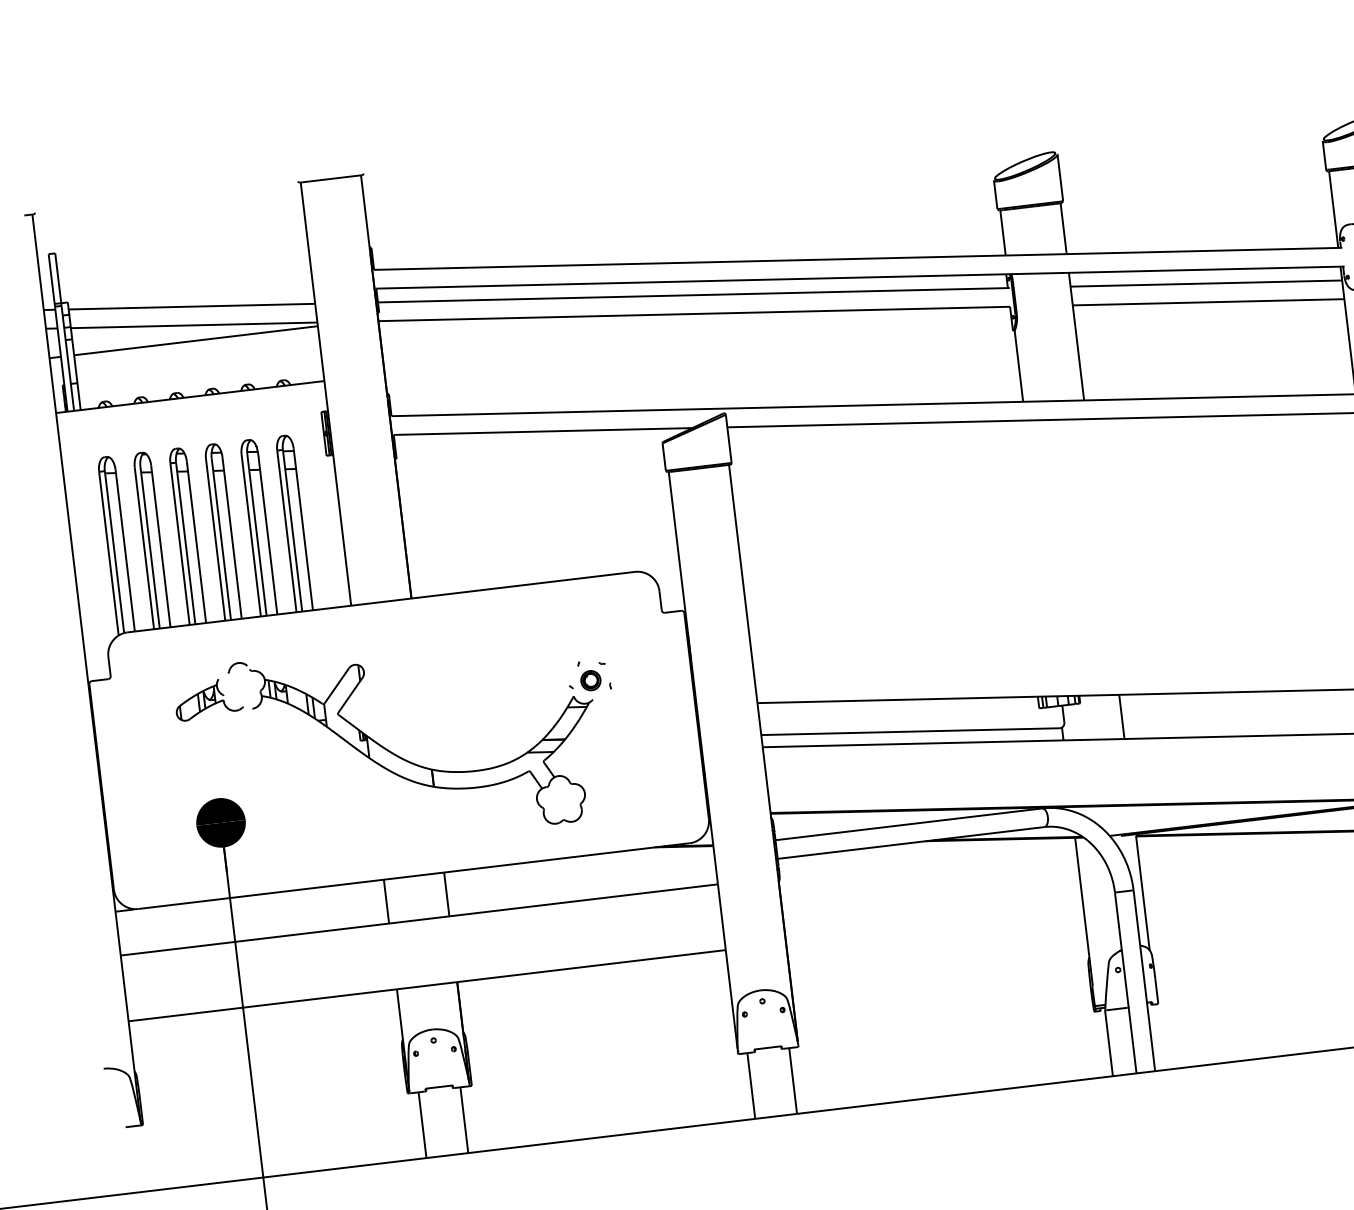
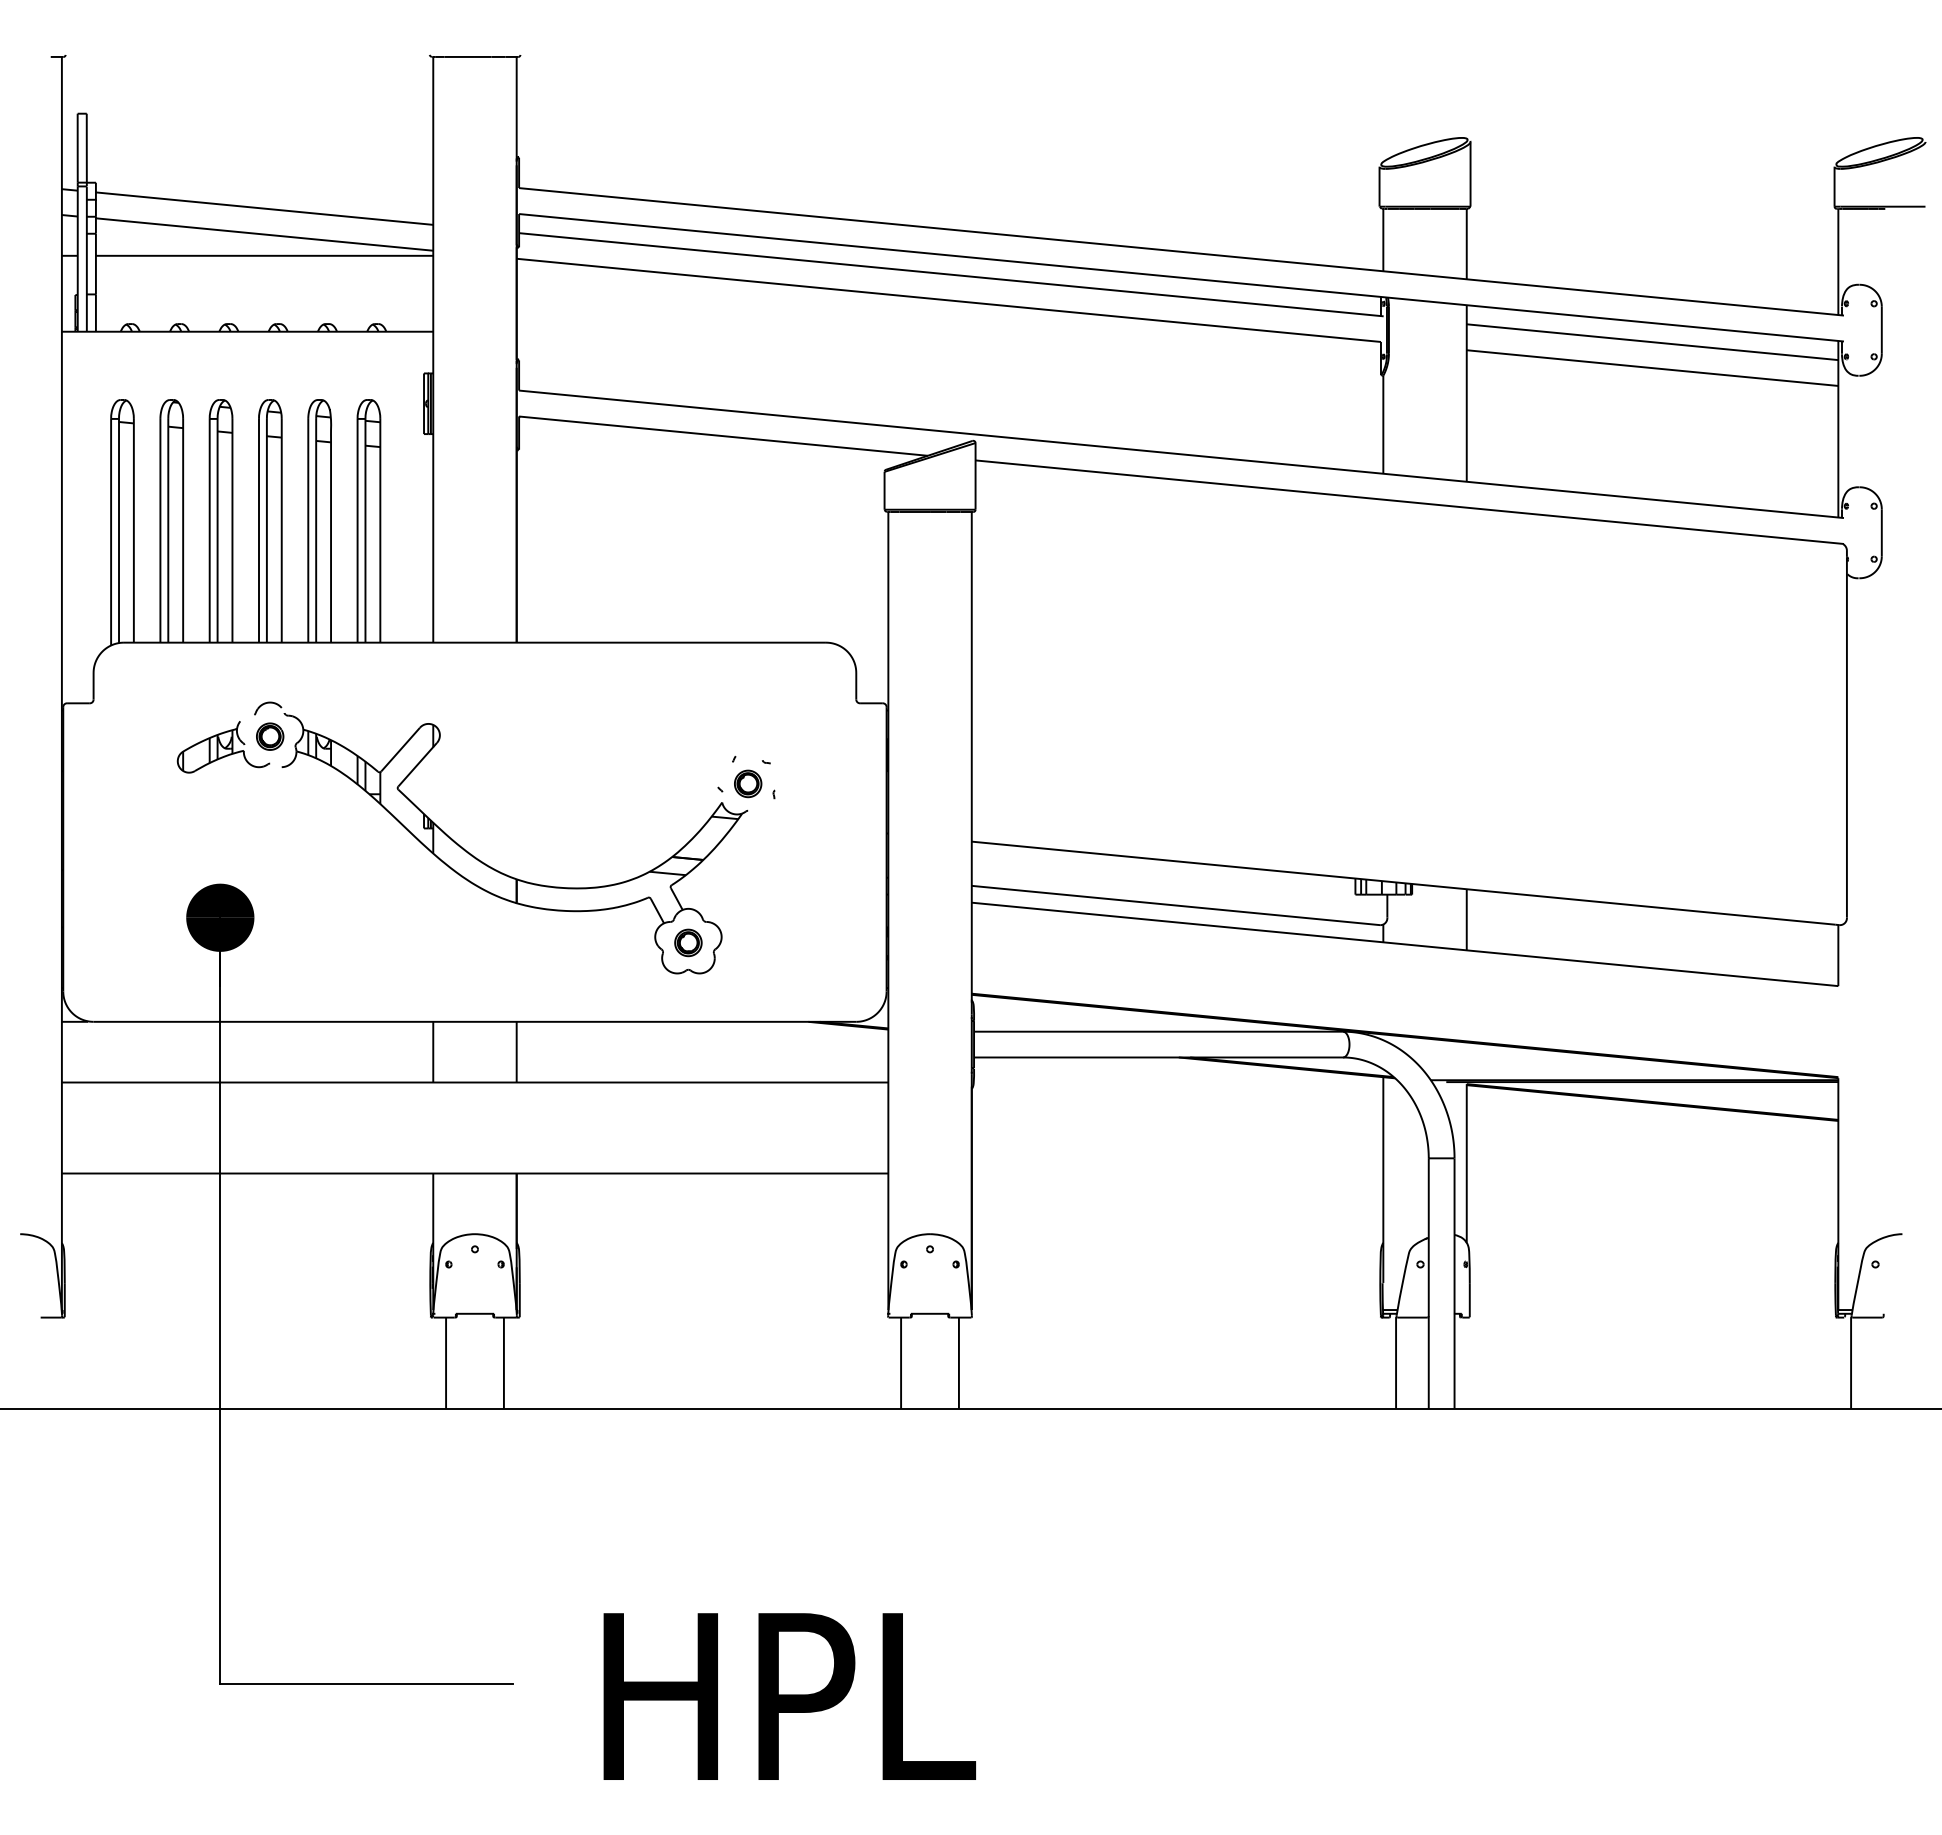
part: (241, 687) -> (270, 736), added
part: (561, 800) -> (688, 942), added

